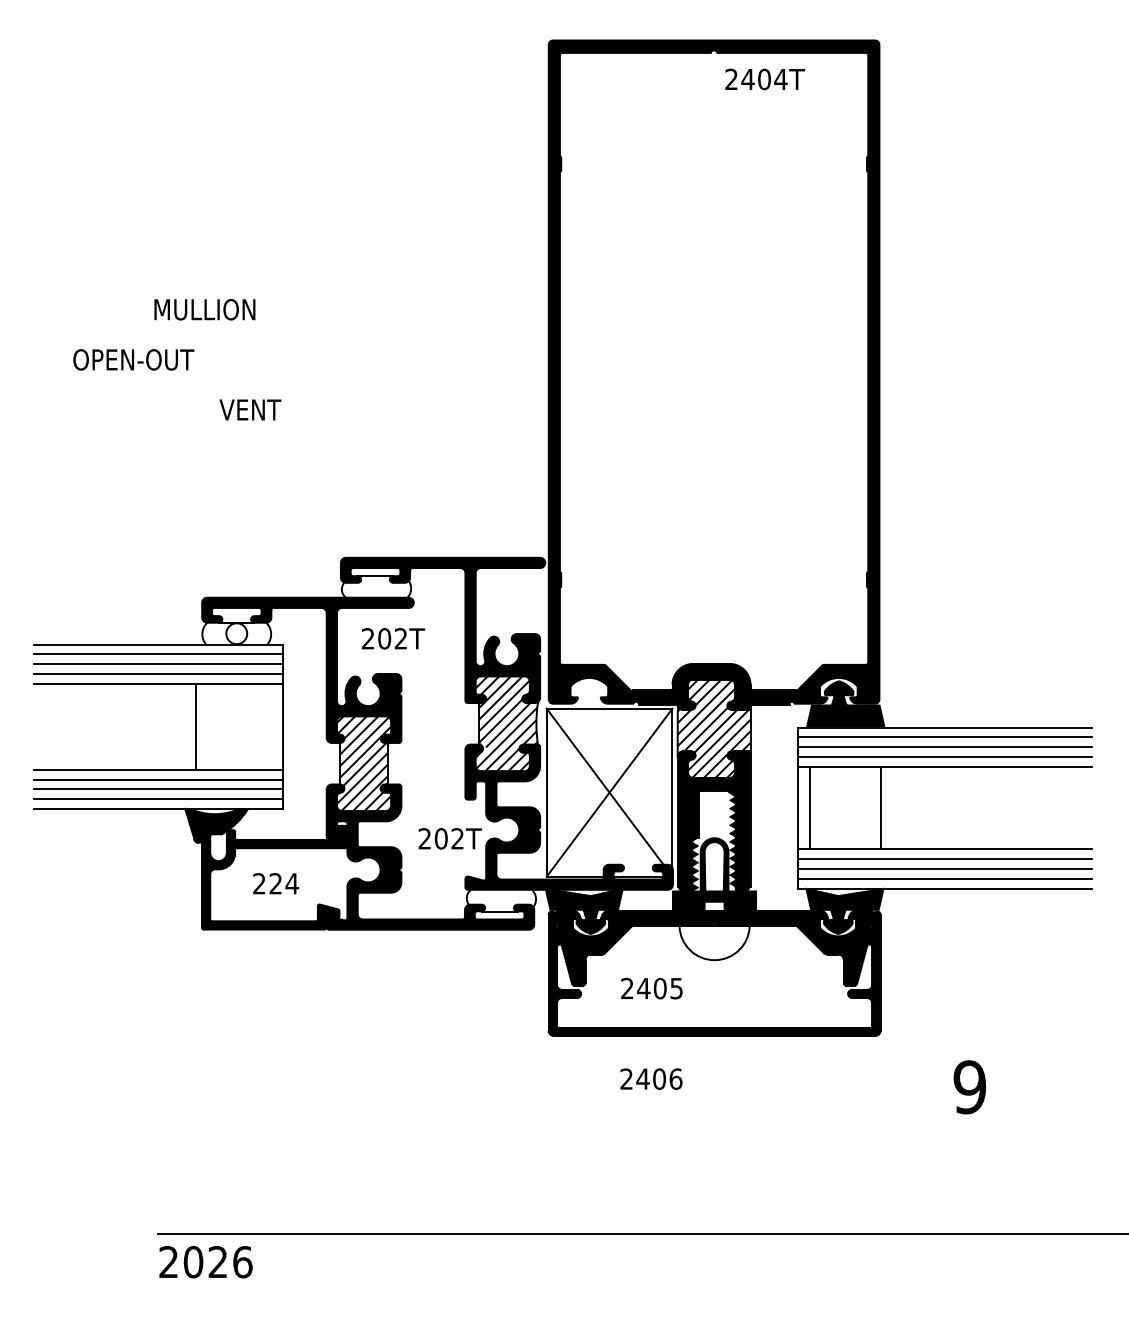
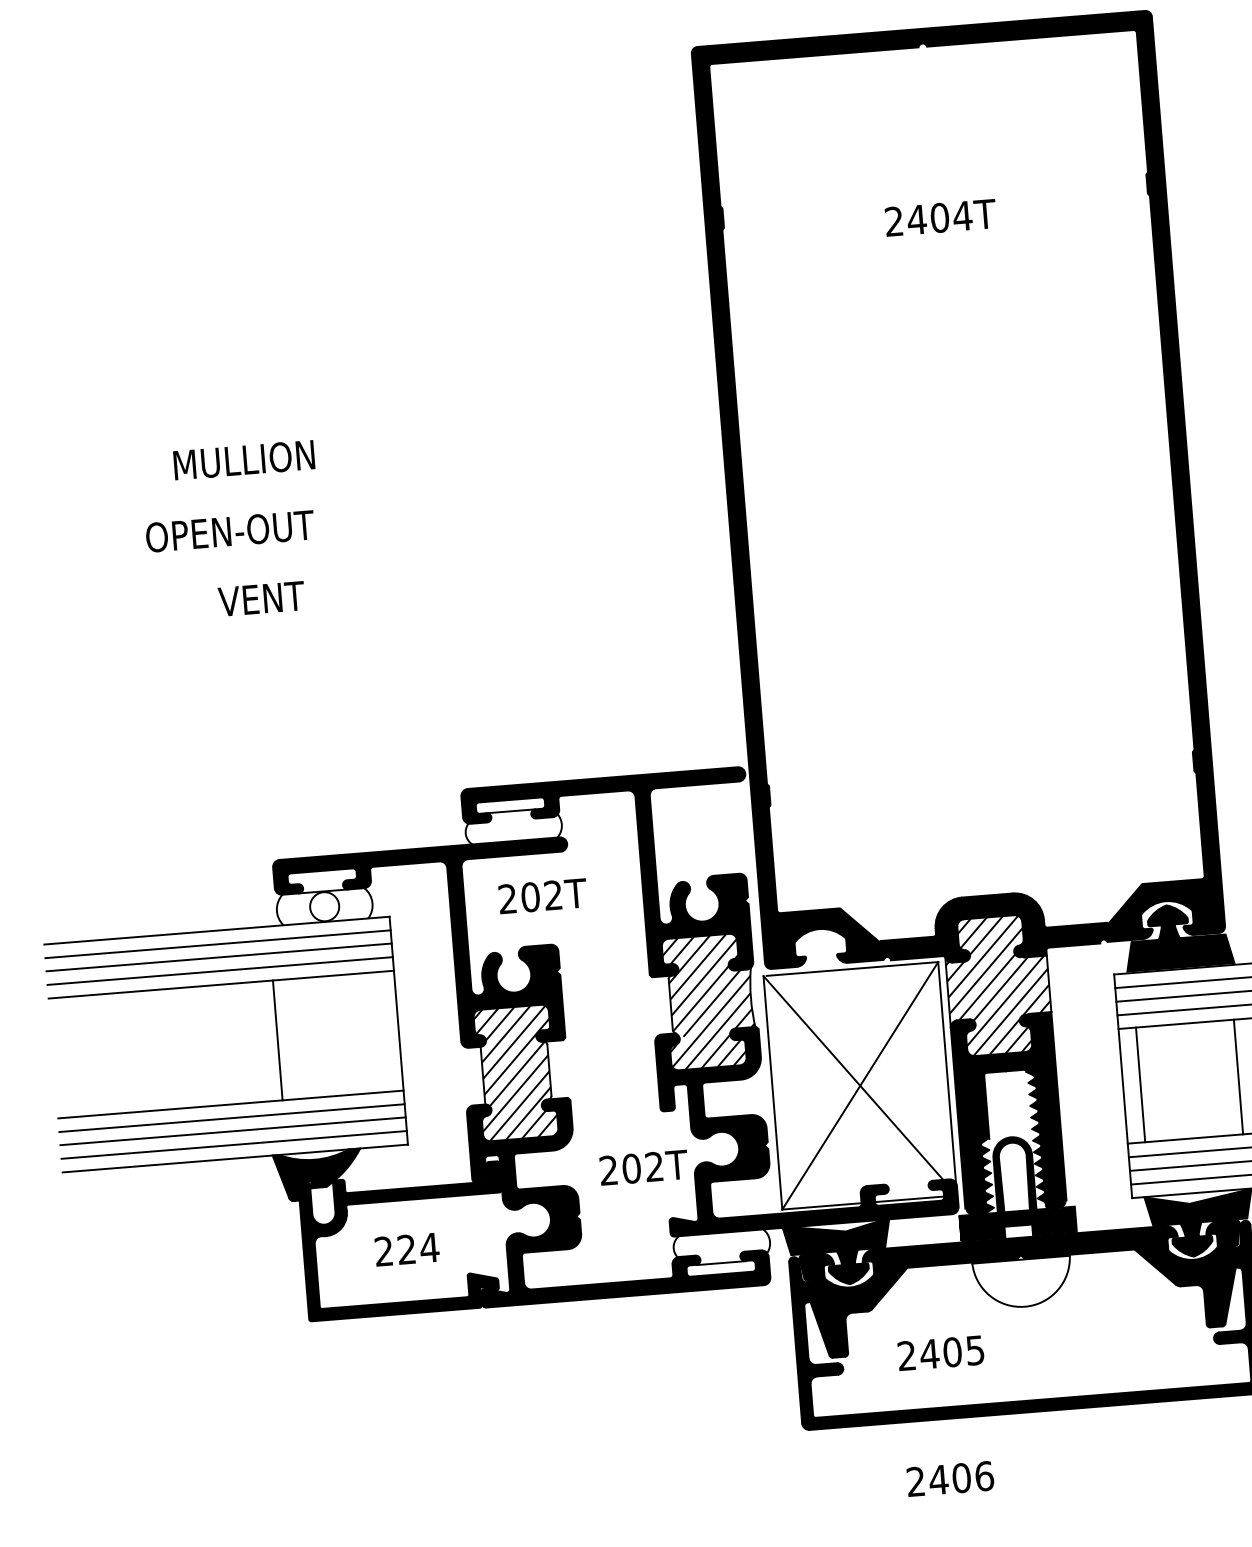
text: (764, 79) -> (939, 217), moved
text: (133, 359) -> (229, 530), moved
text: (250, 409) -> (261, 598), moved

